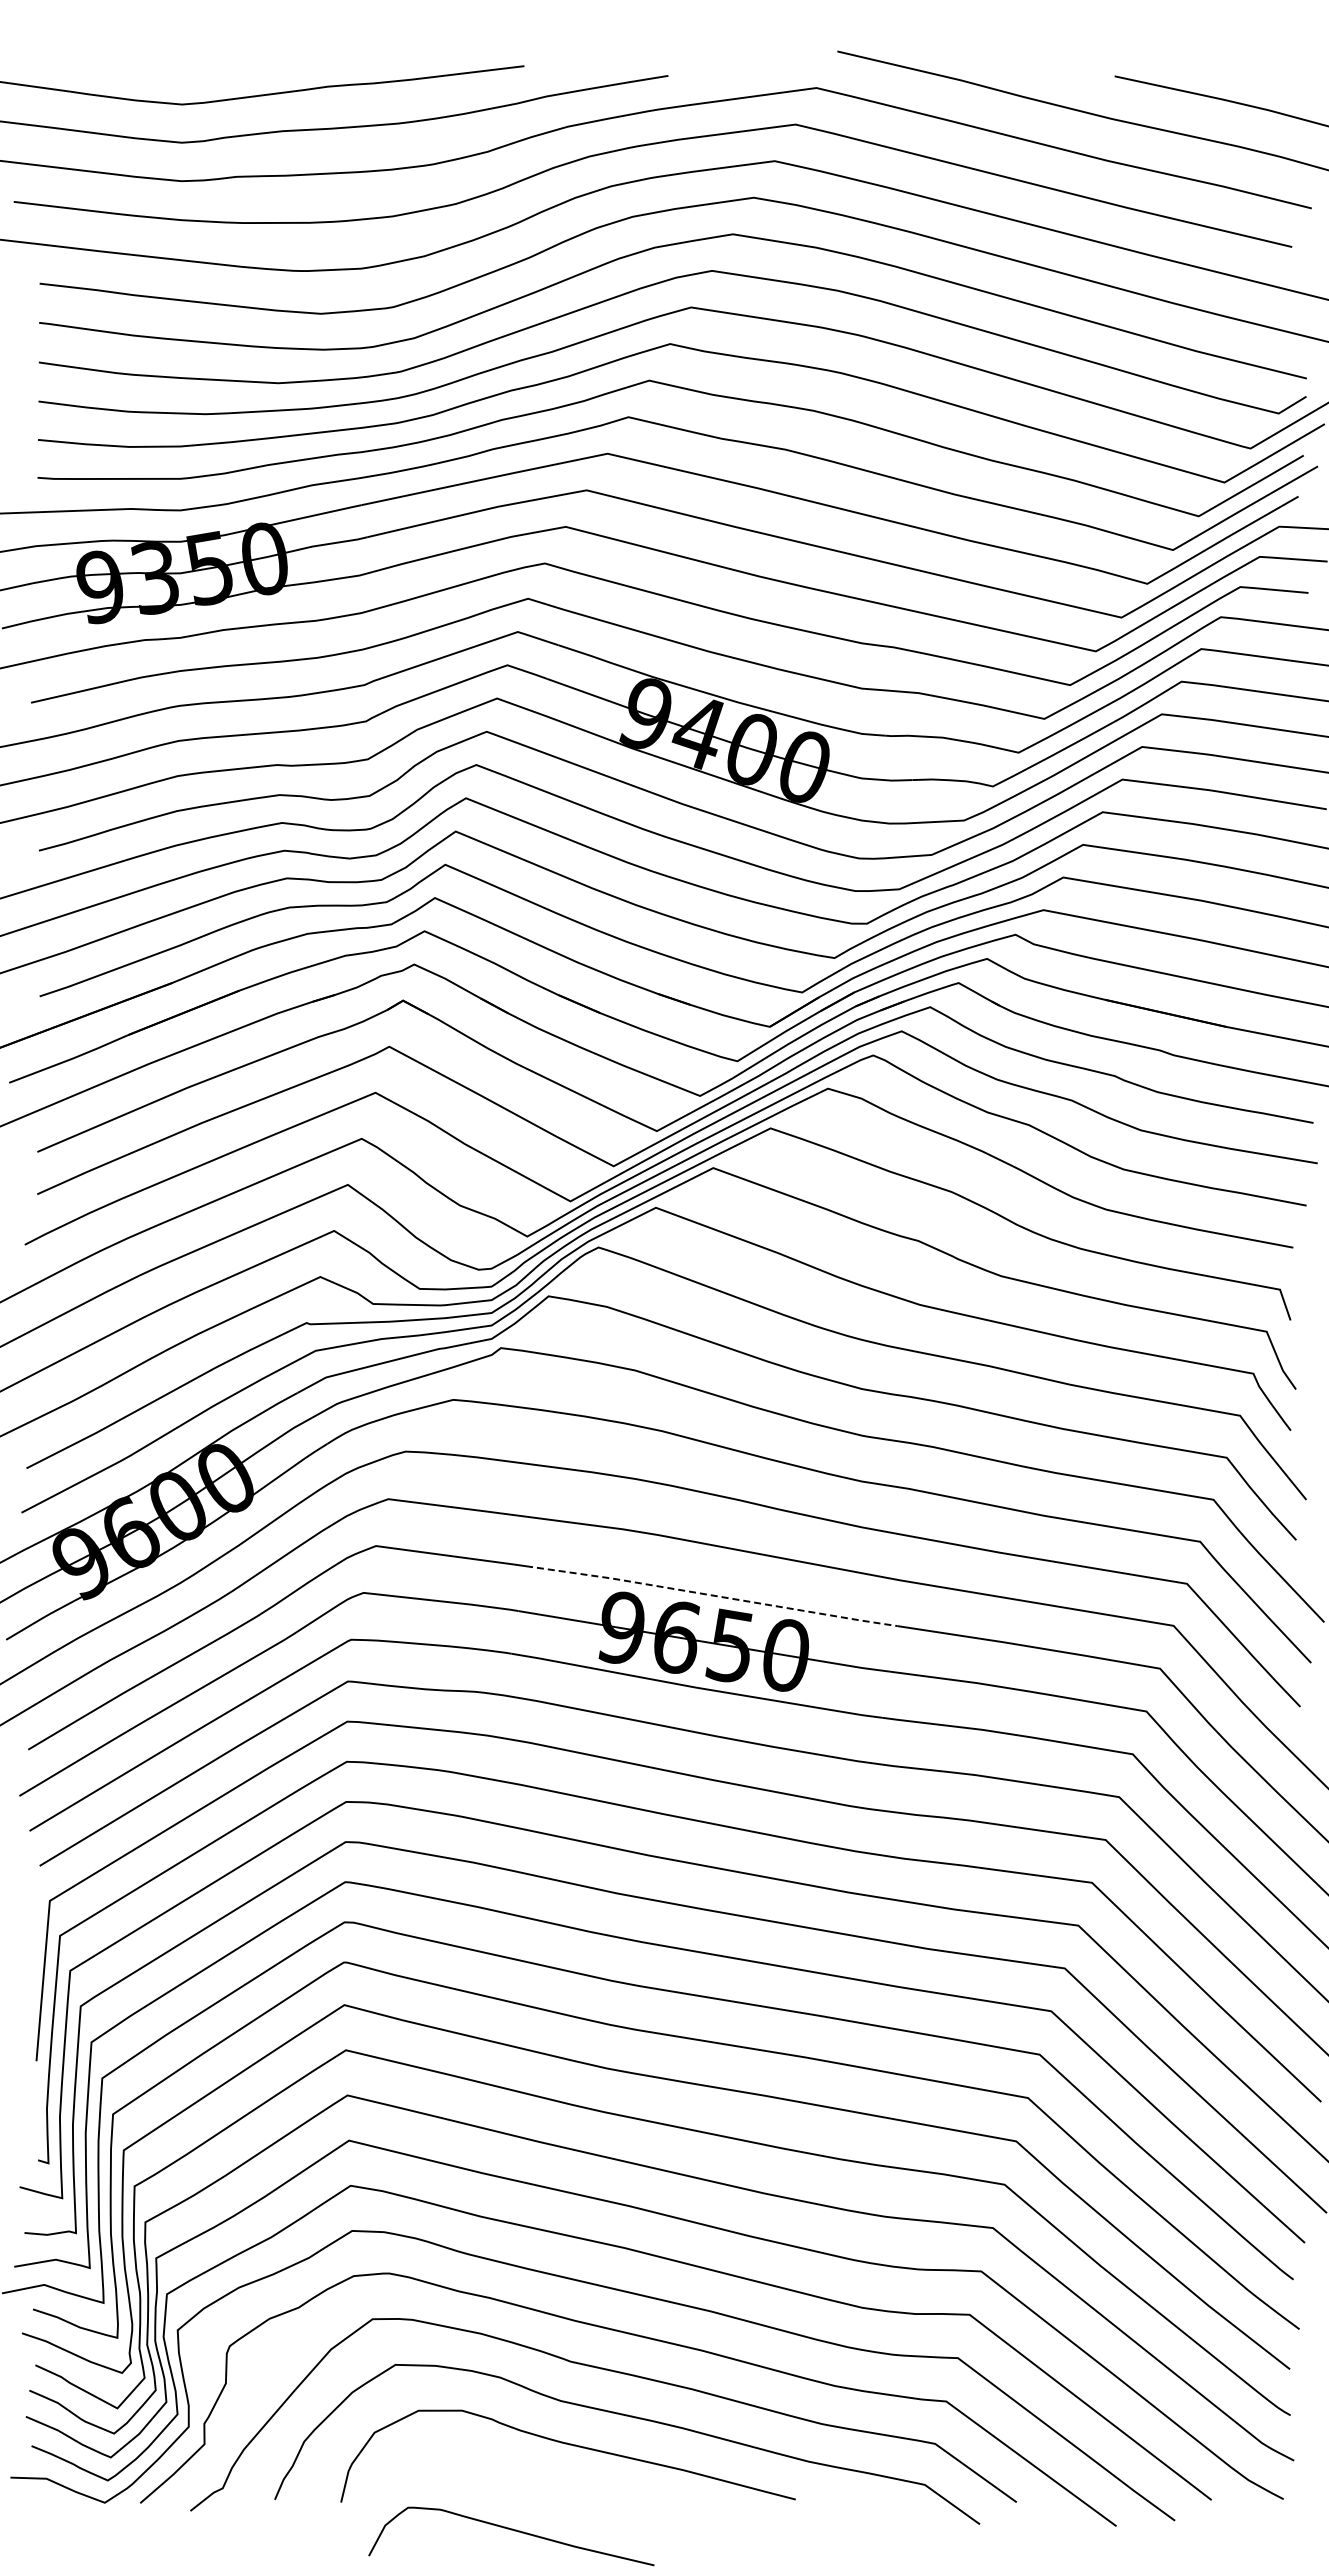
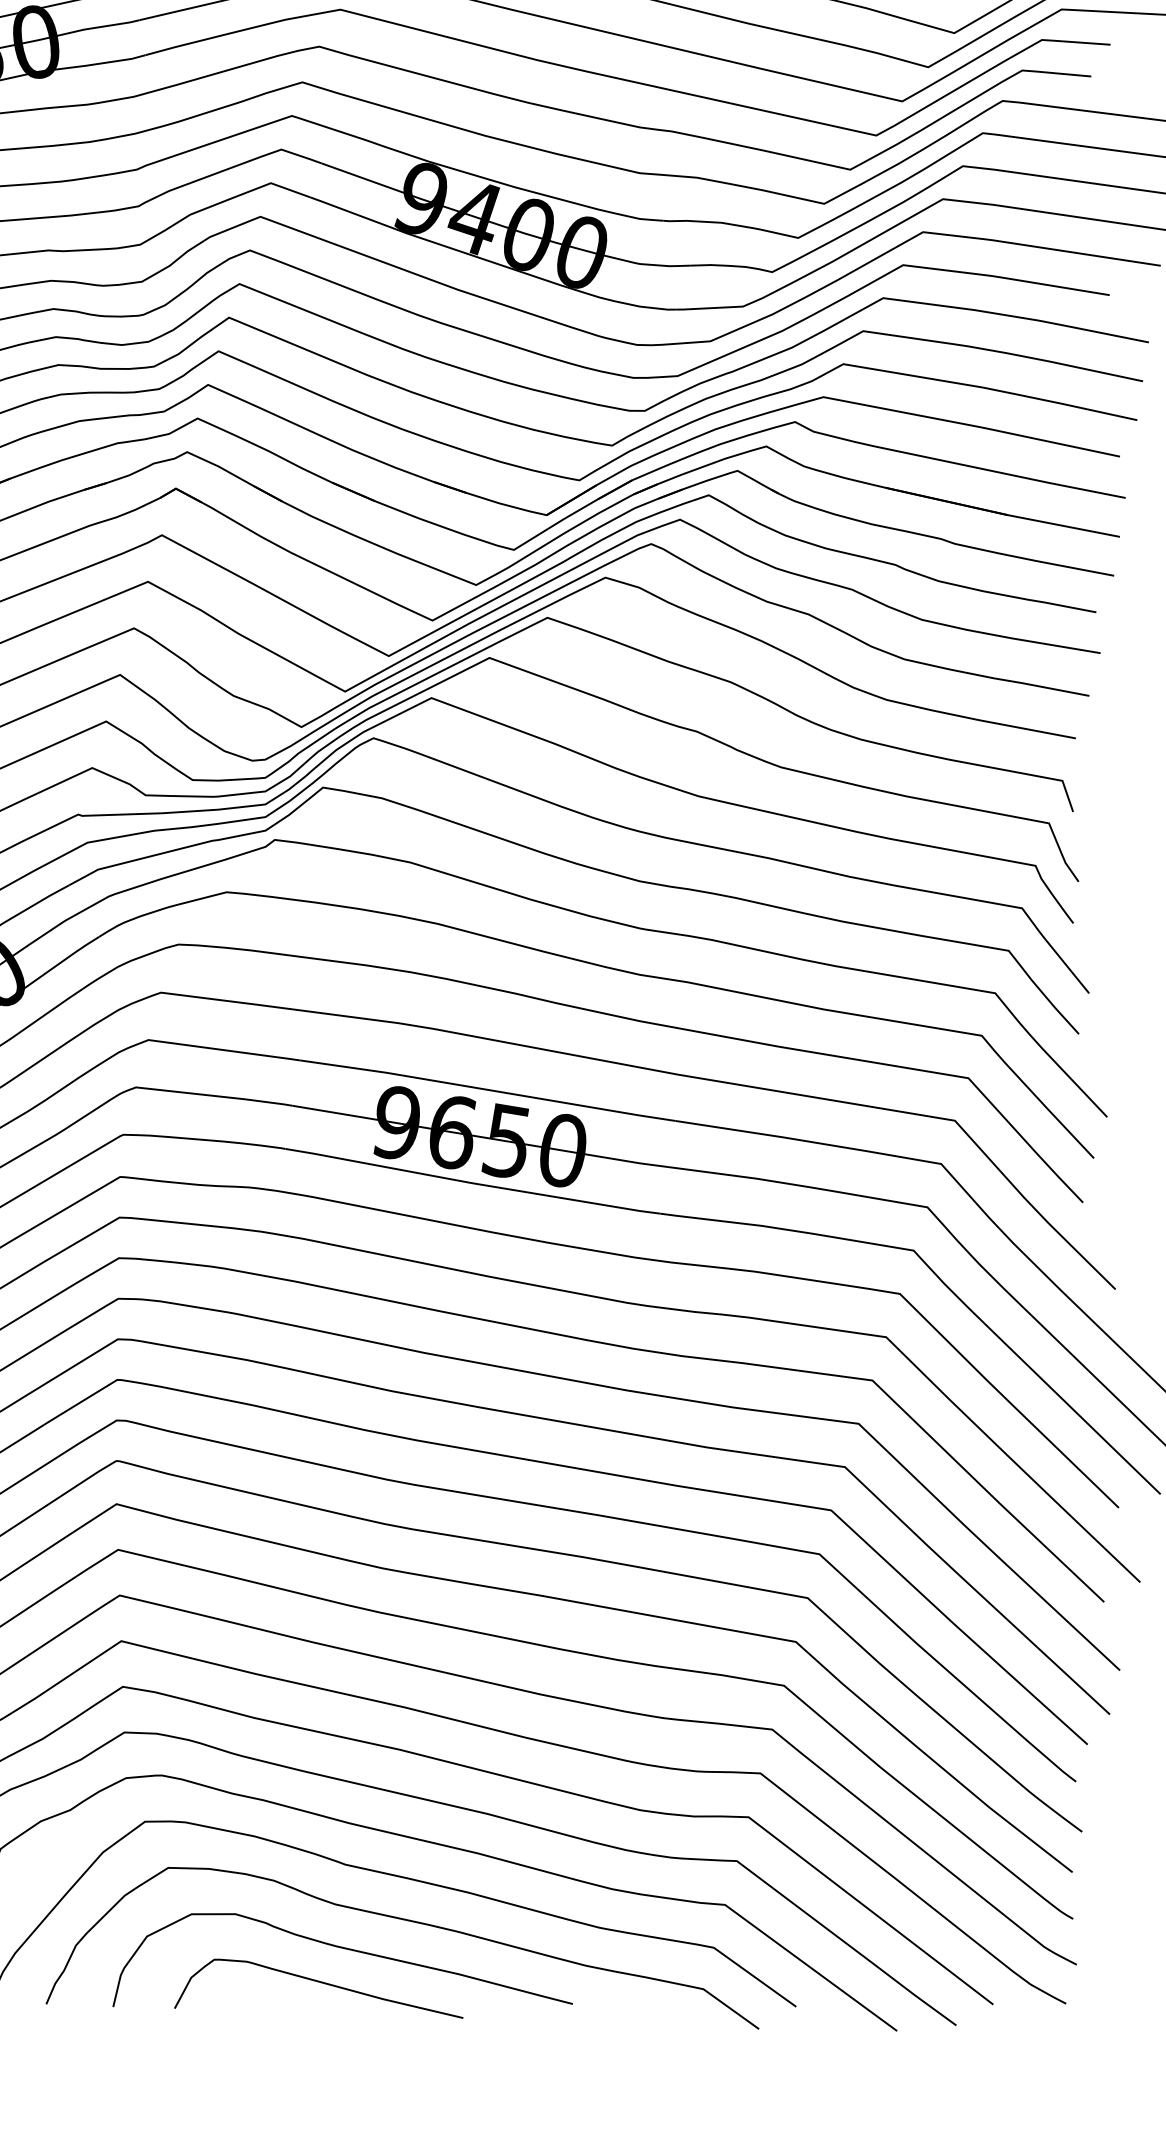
line: (711, 1595) -> (487, 1090), dashed -> solid
curve: (514, 2531) -> (321, 1983), moved

